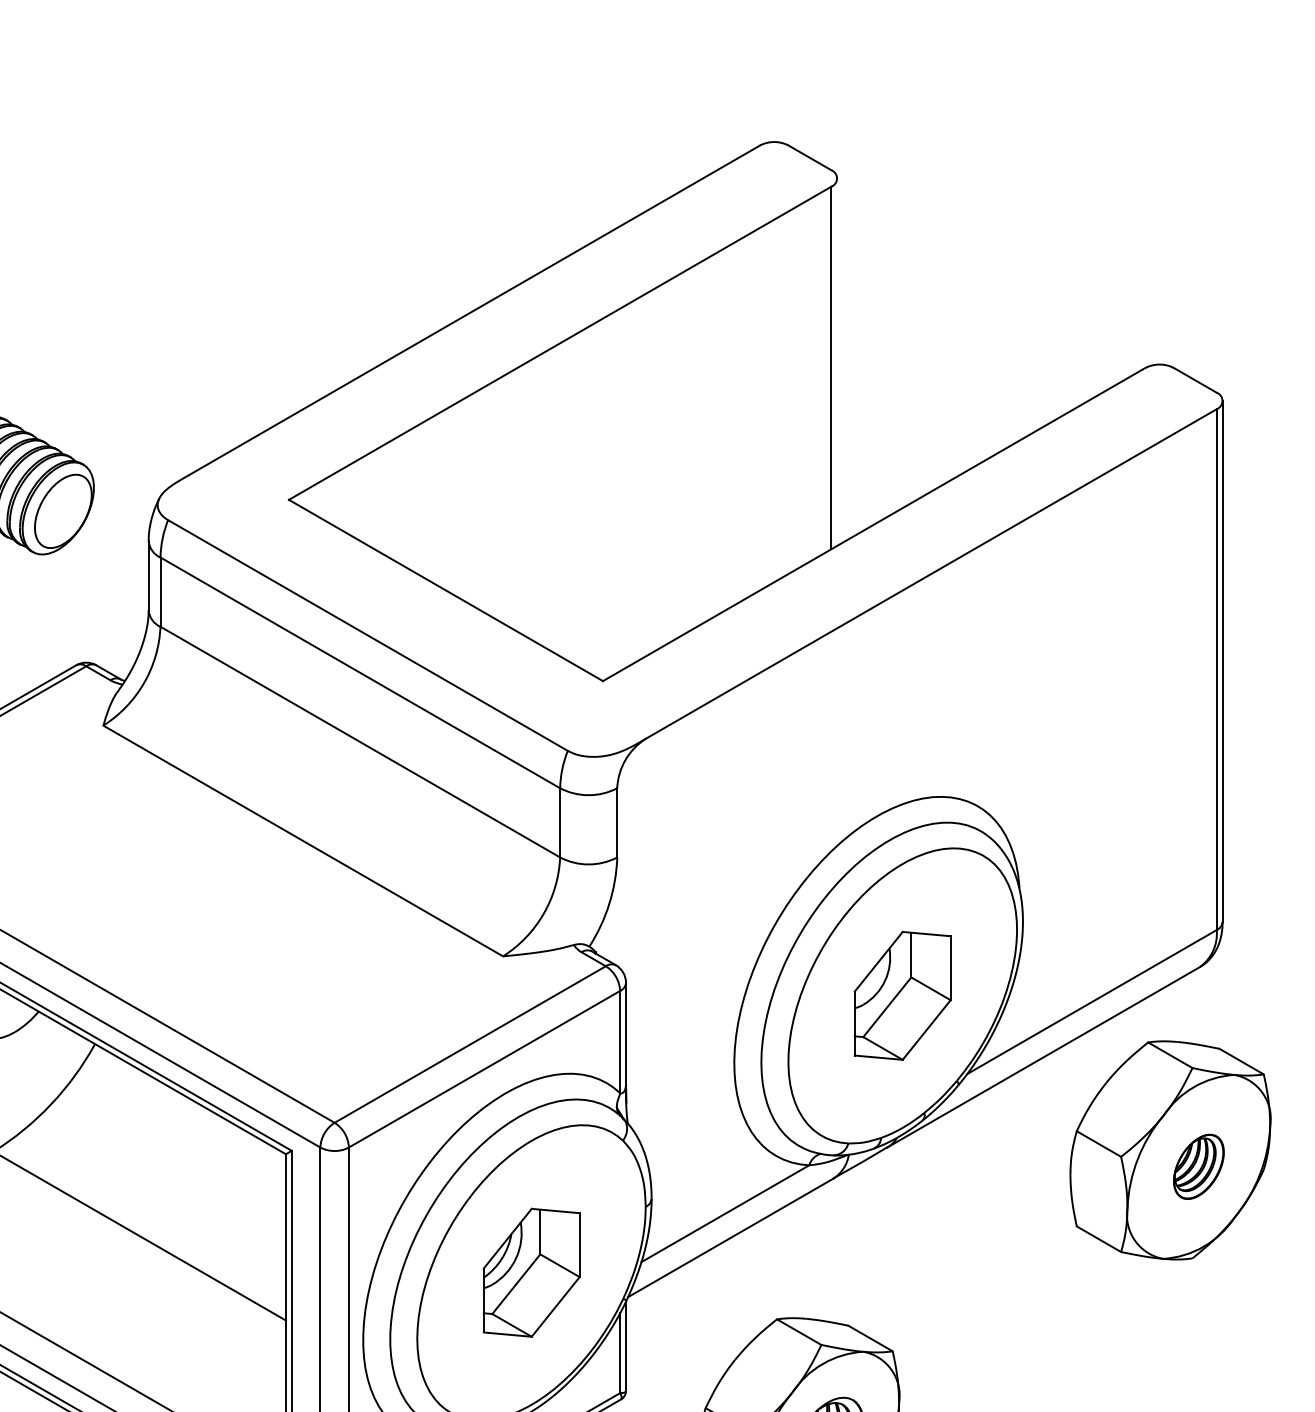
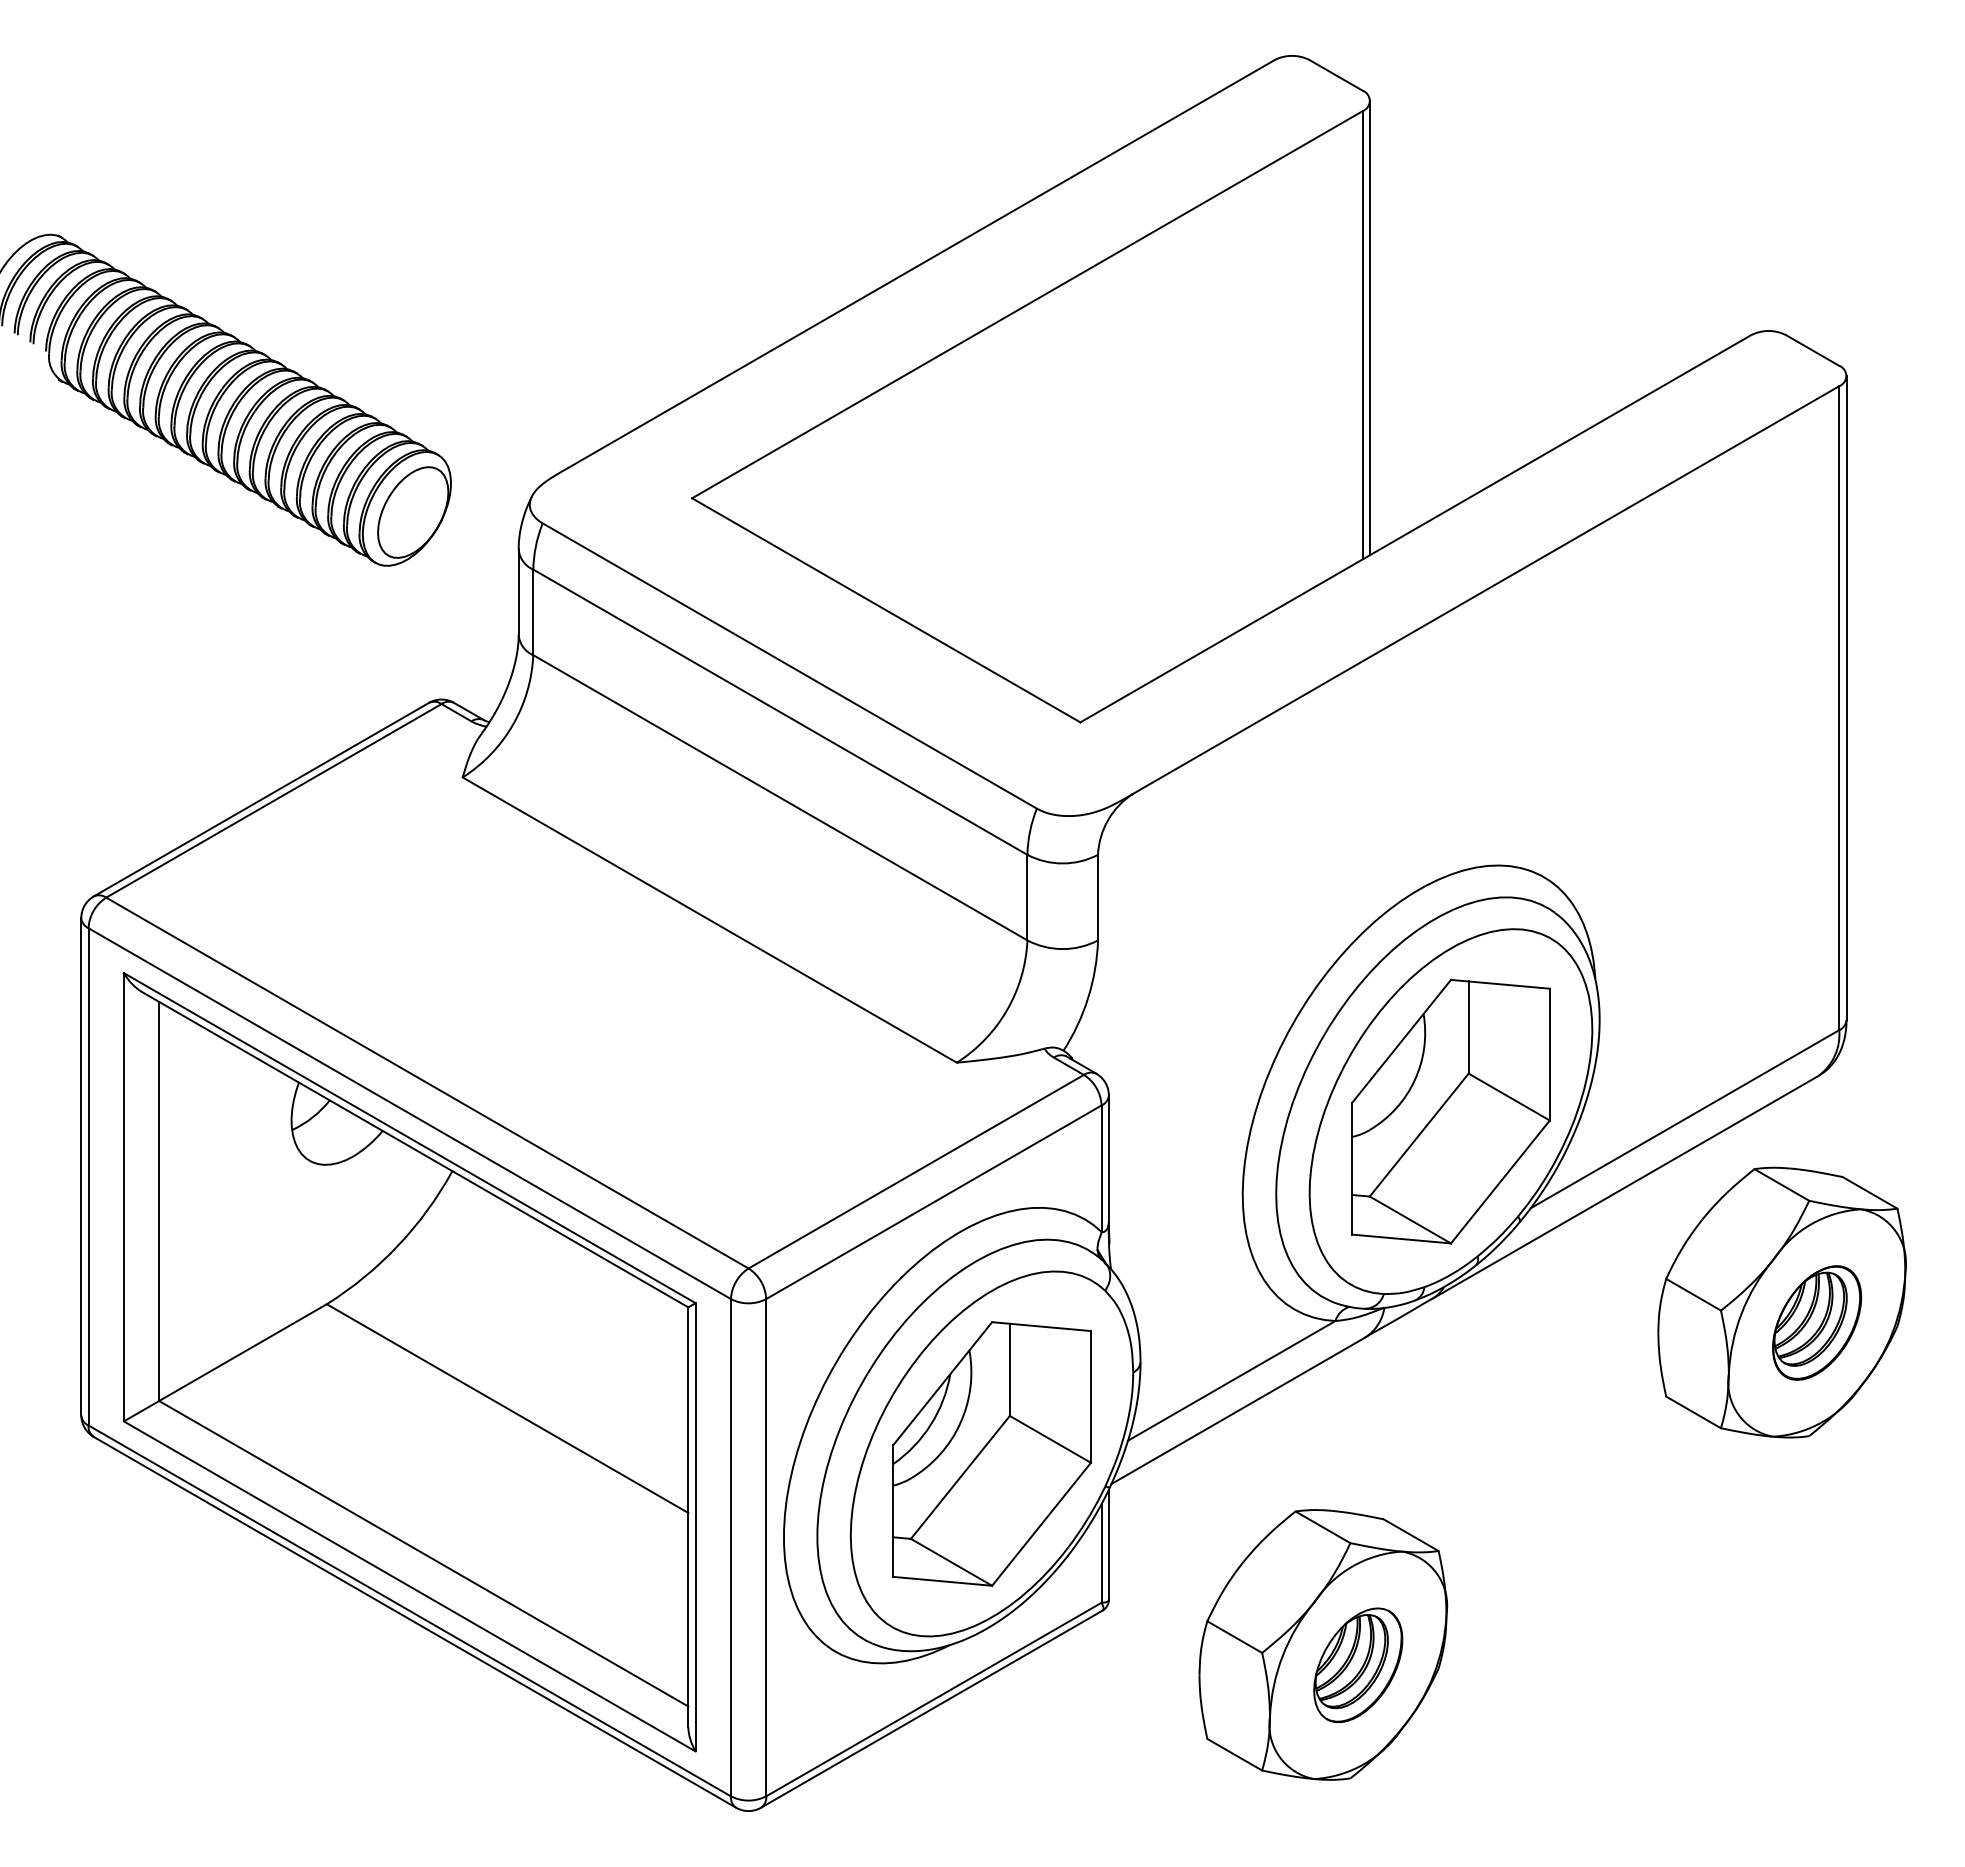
line: (837, 361) -> (1370, 327), added
part: (902, 995) -> (1450, 1111), size x1.67
part: (1199, 1166) -> (1817, 1322), size x1.43
part: (531, 1272) -> (992, 1453), size x1.67

